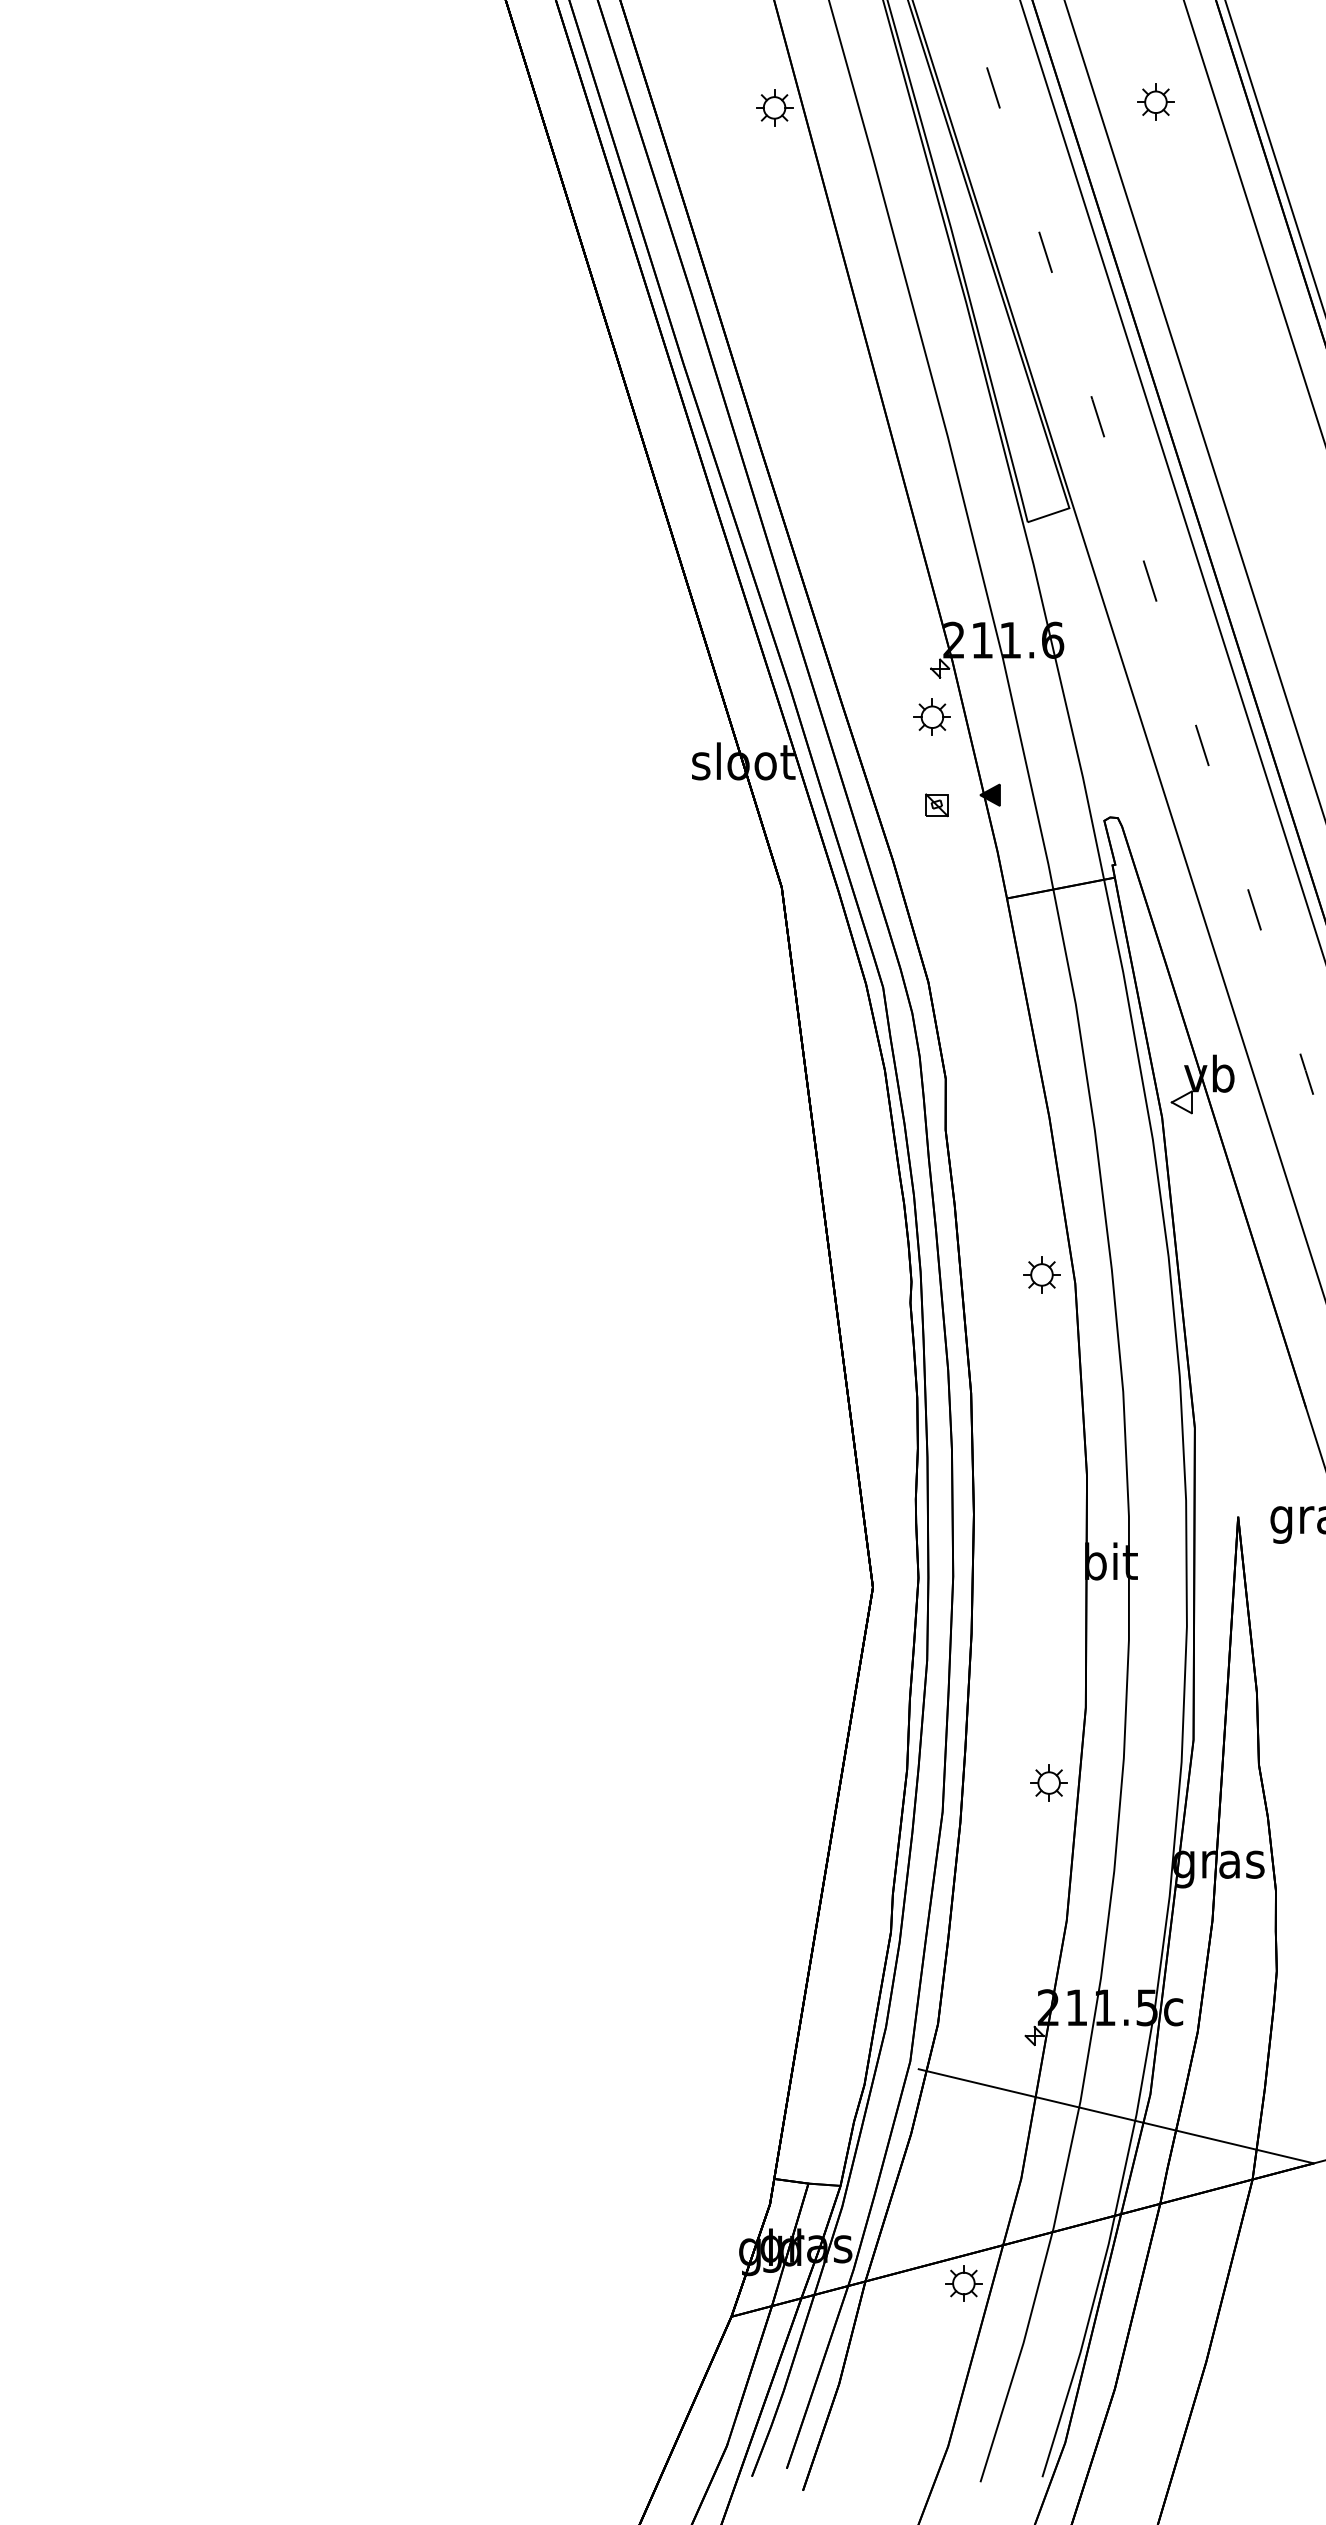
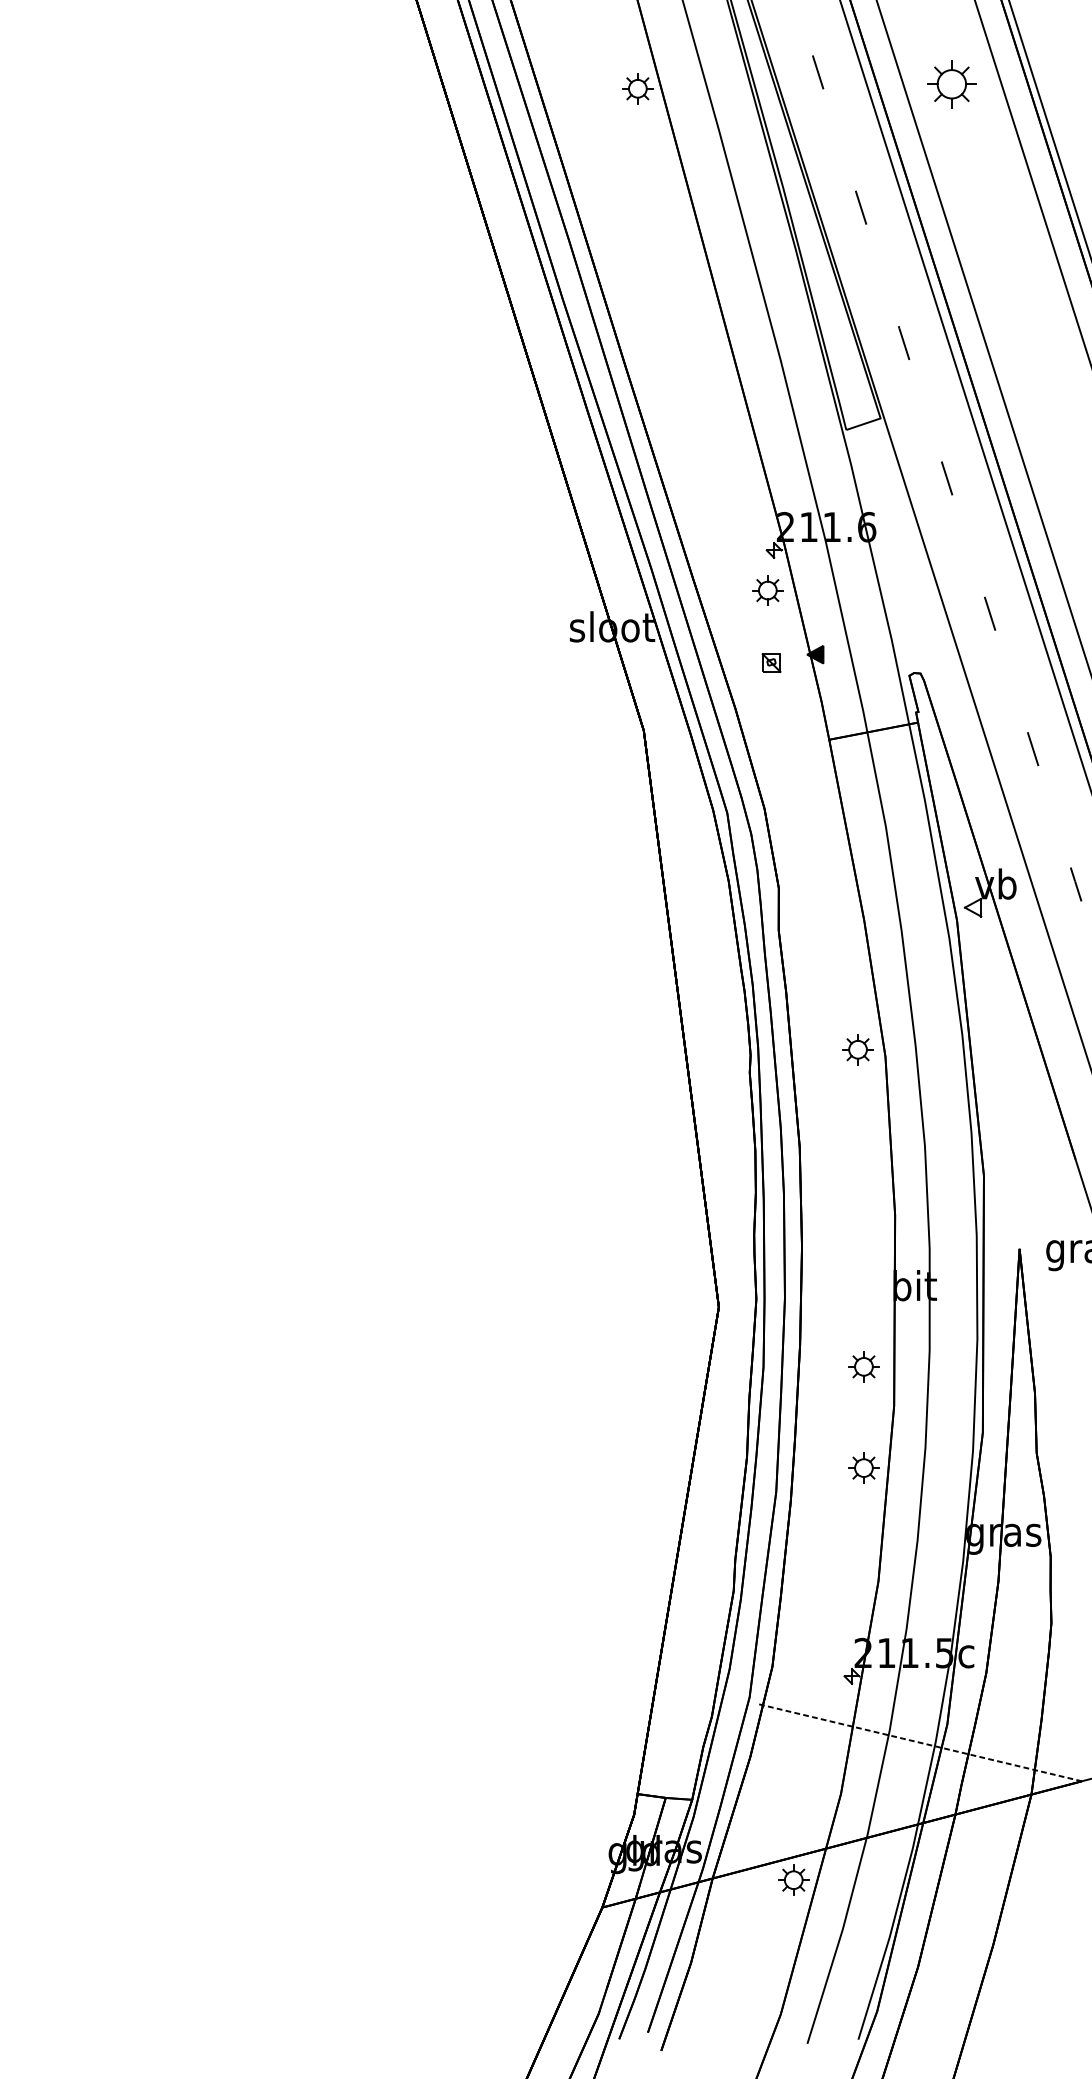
part: (1155, 101) -> (951, 83), size x1.6
part: (1048, 1659) -> (863, 1366), added
line: (1115, 2116) -> (918, 1742), solid -> dashed

